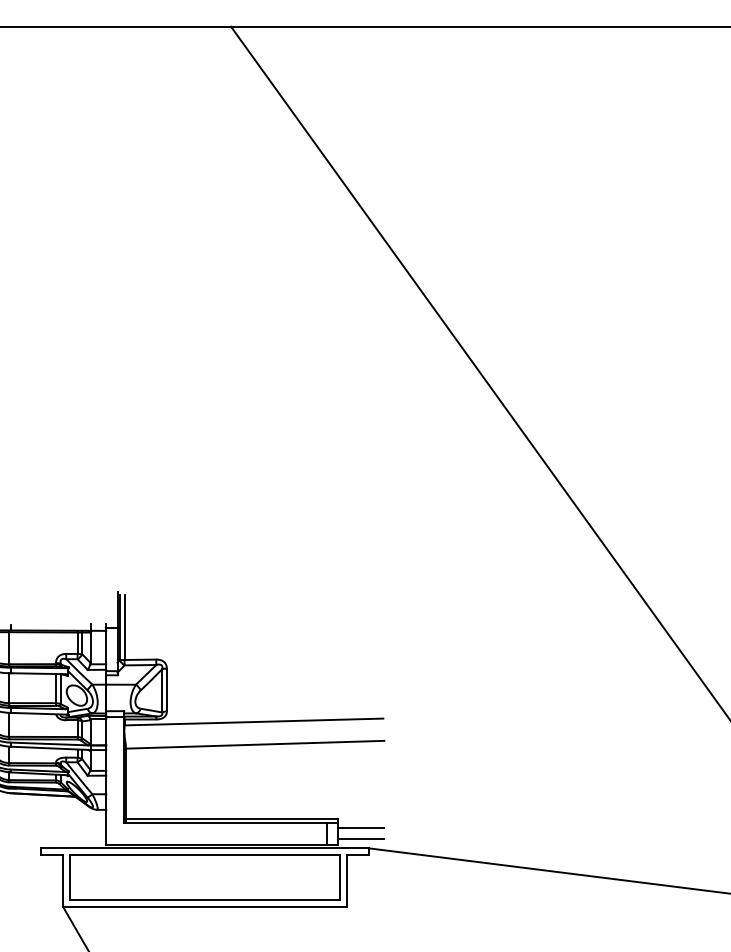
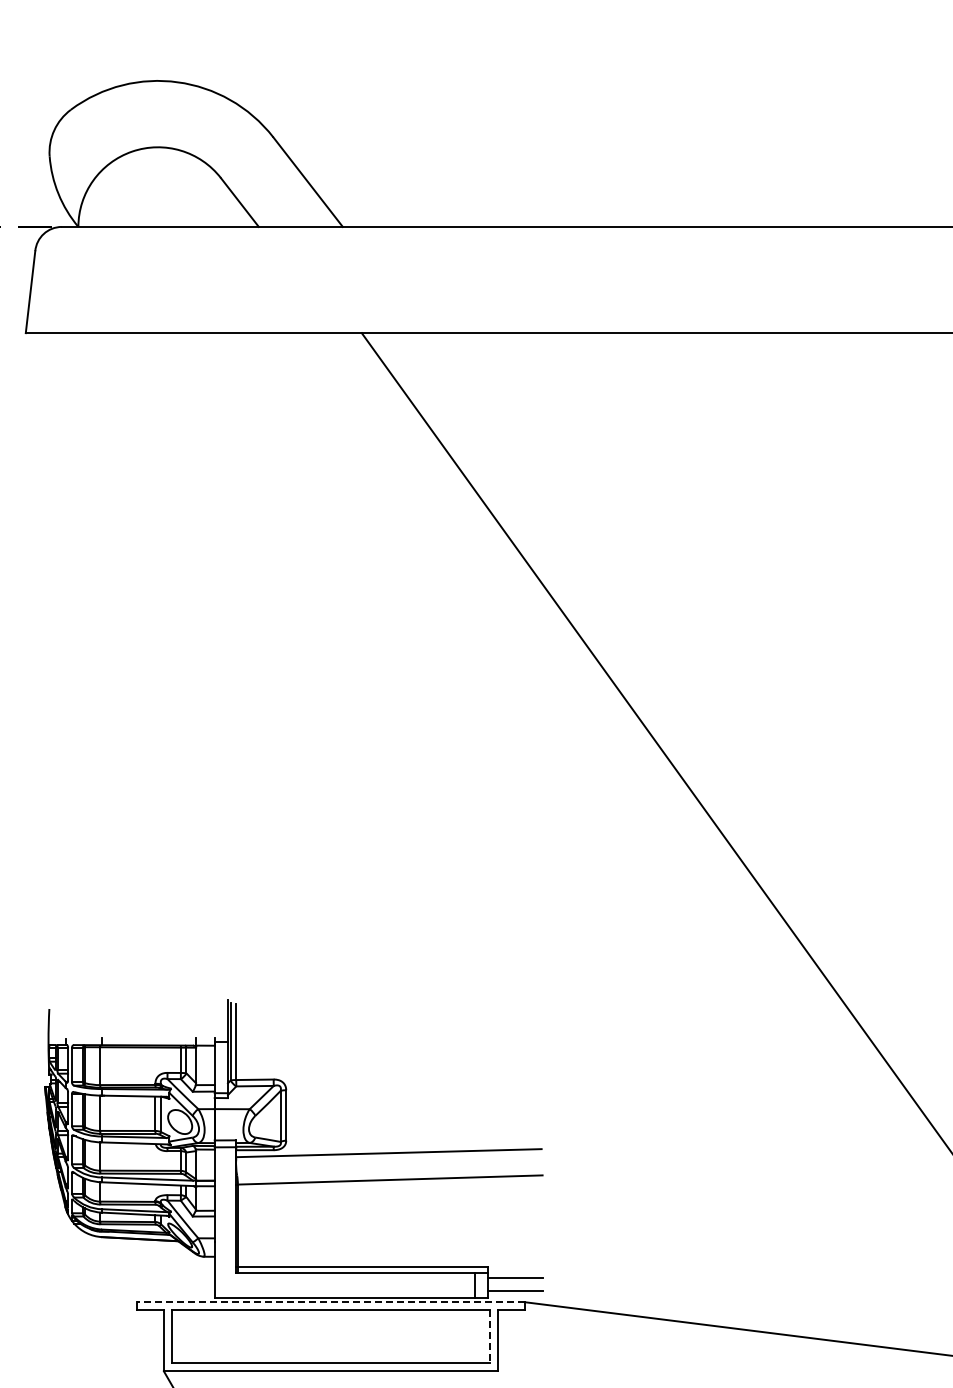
line: (205, 848) -> (331, 1302), solid -> dashed
line: (340, 877) -> (490, 1336), solid -> dashed

